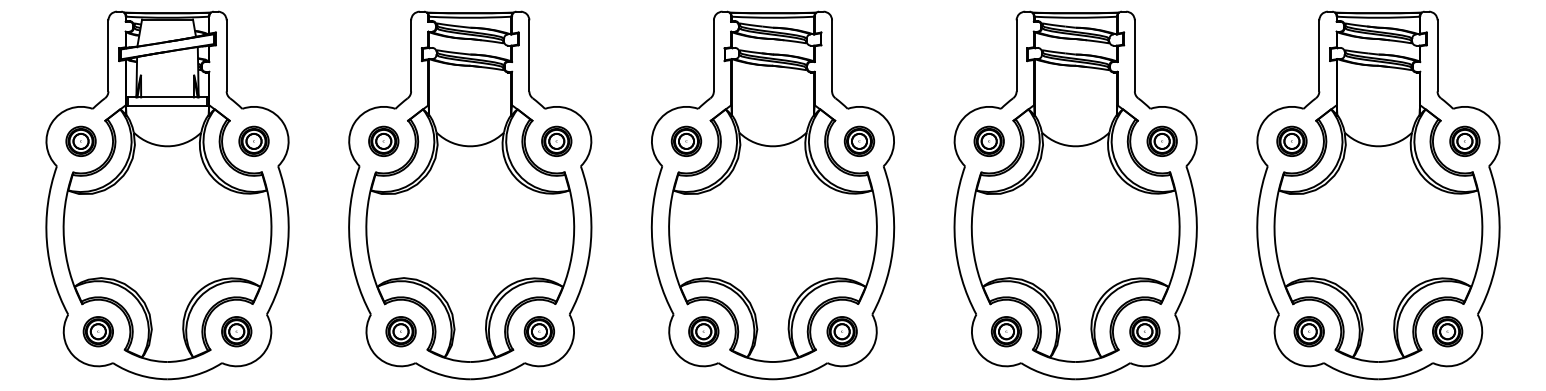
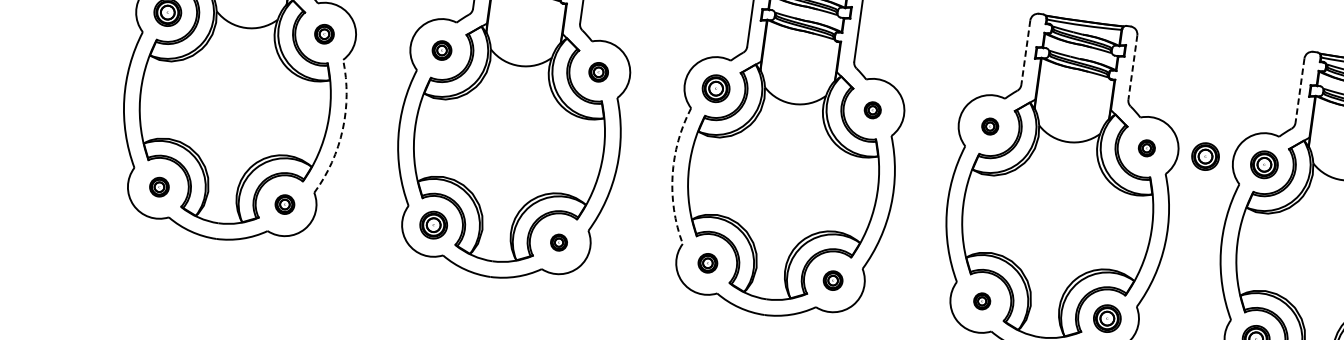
line: (1016, 55) -> (1025, 52), solid -> dashed
line: (1134, 55) -> (1132, 67), solid -> dashed
line: (1319, 55) -> (1300, 90), solid -> dashed
part: (253, 140) -> (324, 33), size x0.7
part: (383, 140) -> (441, 49), size x0.7
part: (556, 140) -> (598, 71), size x0.7
part: (859, 140) -> (872, 109), size x0.6
part: (988, 140) -> (989, 125), size x0.6
part: (1161, 140) -> (1146, 147), size x0.6
part: (1226, 140) -> (1205, 155), added
arc: (288, 241) -> (343, 129), solid -> dashed
arc: (652, 241) -> (672, 175), solid -> dashed
part: (97, 331) -> (158, 186), size x0.7
part: (236, 331) -> (284, 204), size x0.7
part: (539, 331) -> (559, 242), size x0.6
part: (703, 331) -> (707, 262), size x0.7
part: (841, 331) -> (832, 280), size x0.7
part: (1006, 331) -> (982, 301), size x0.6

